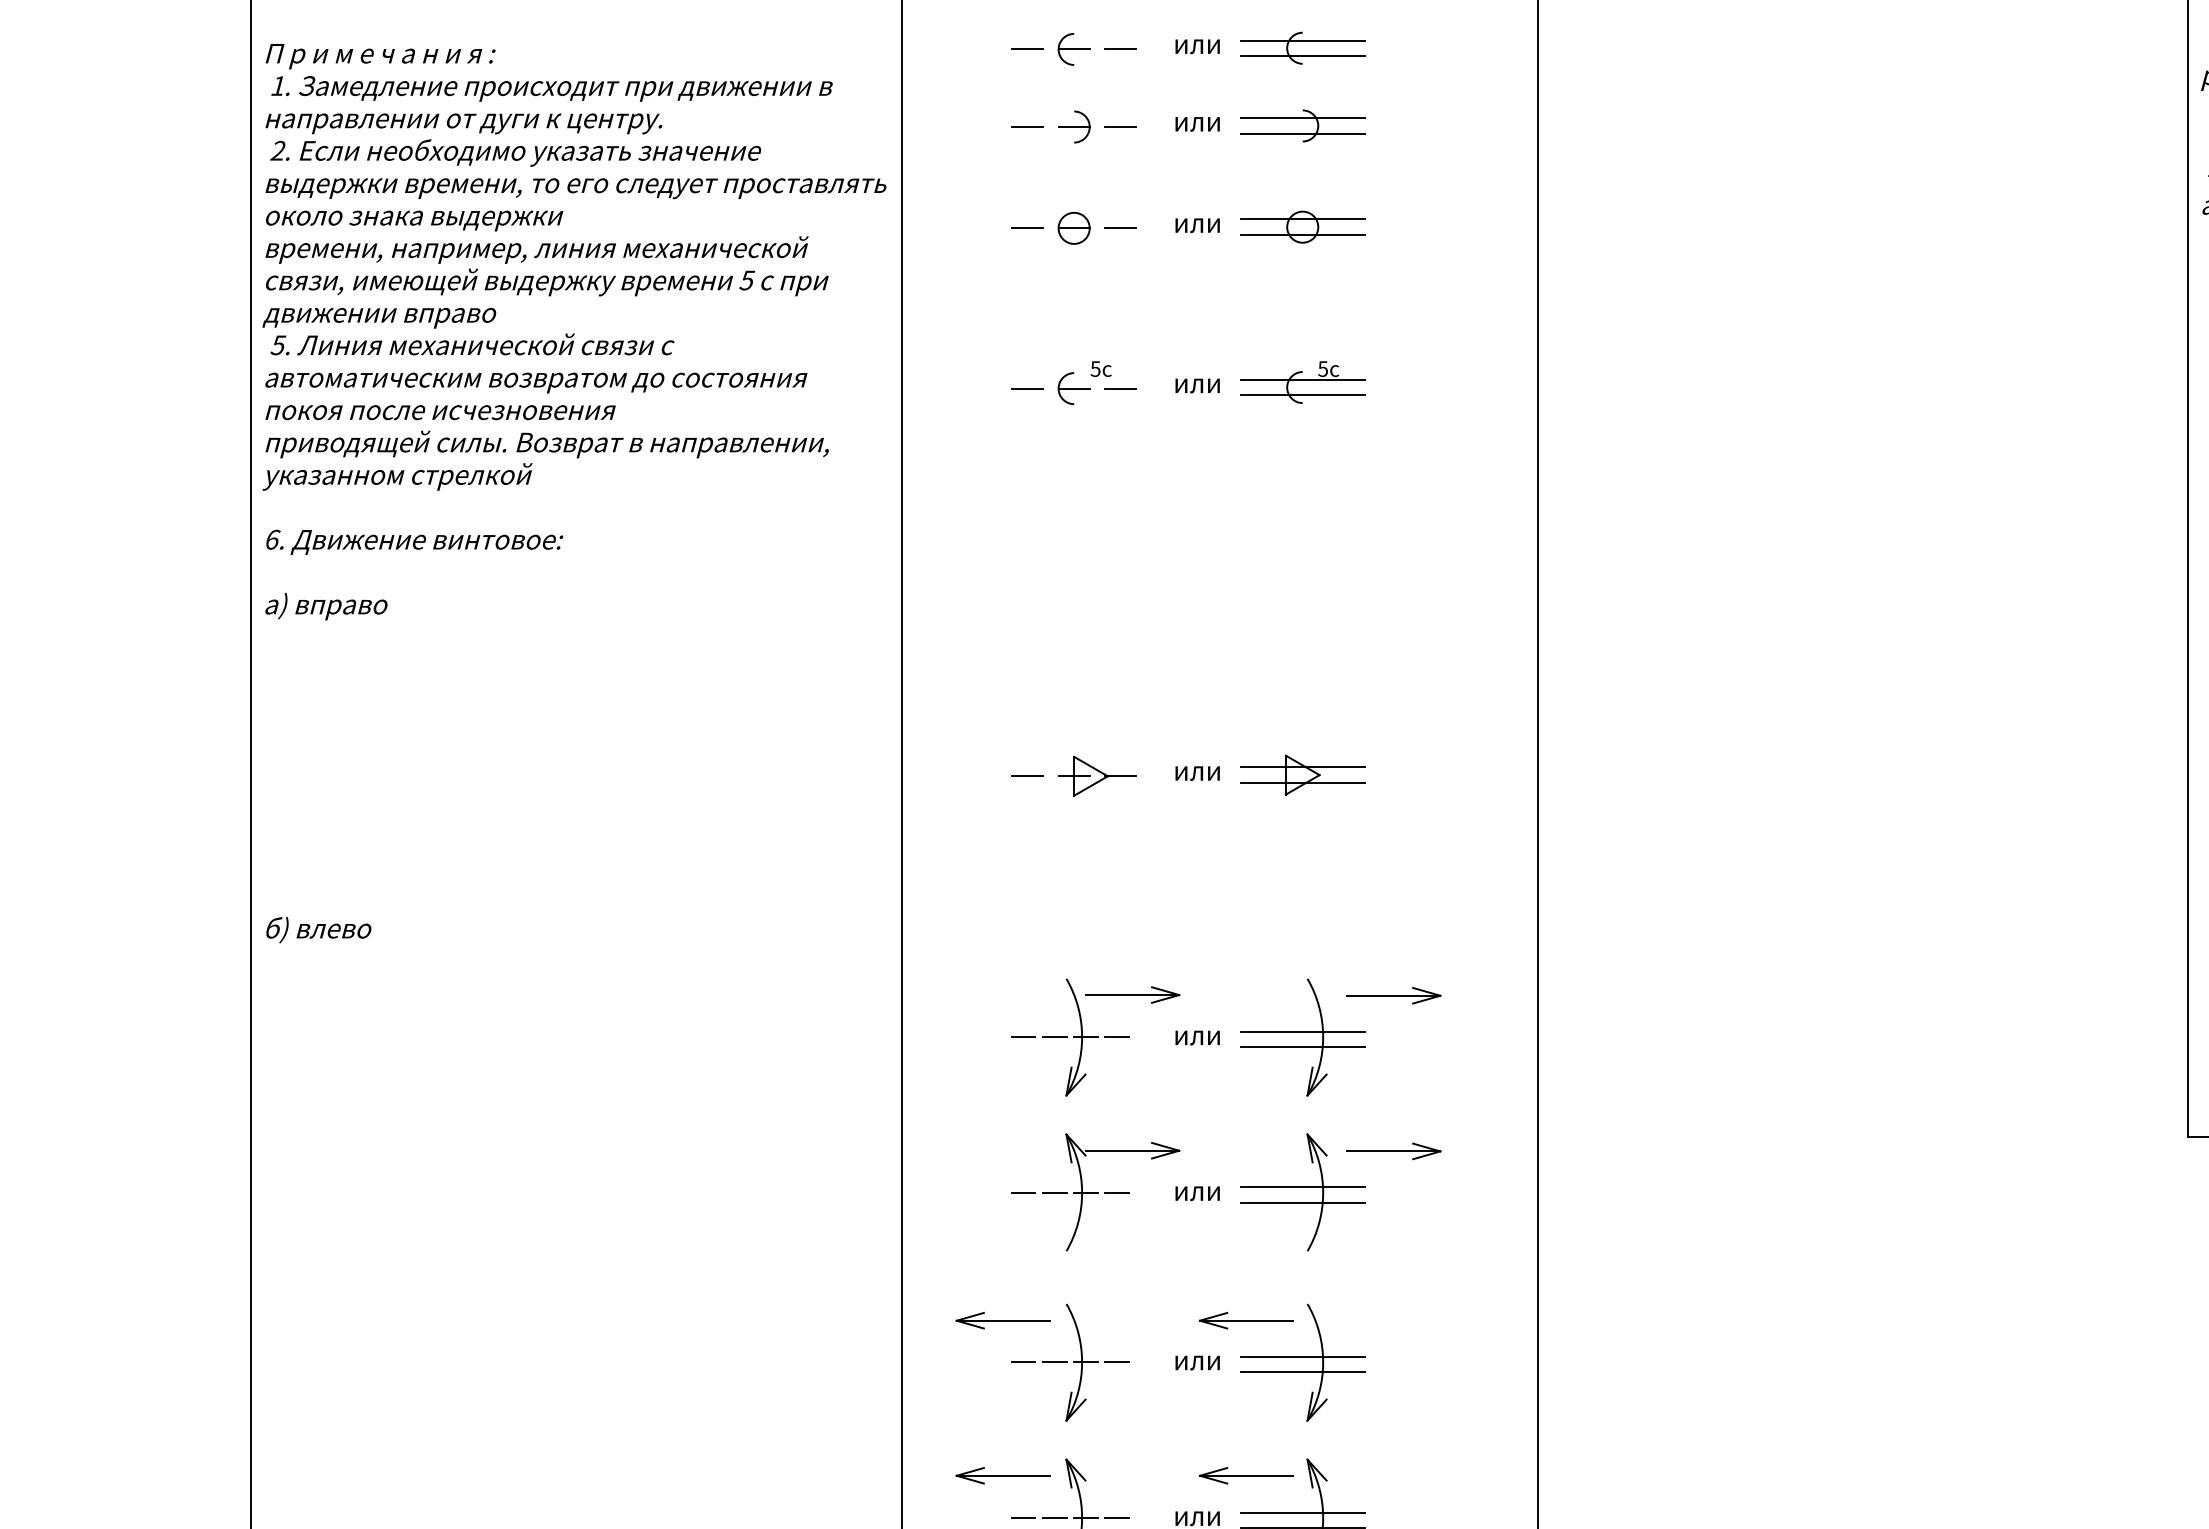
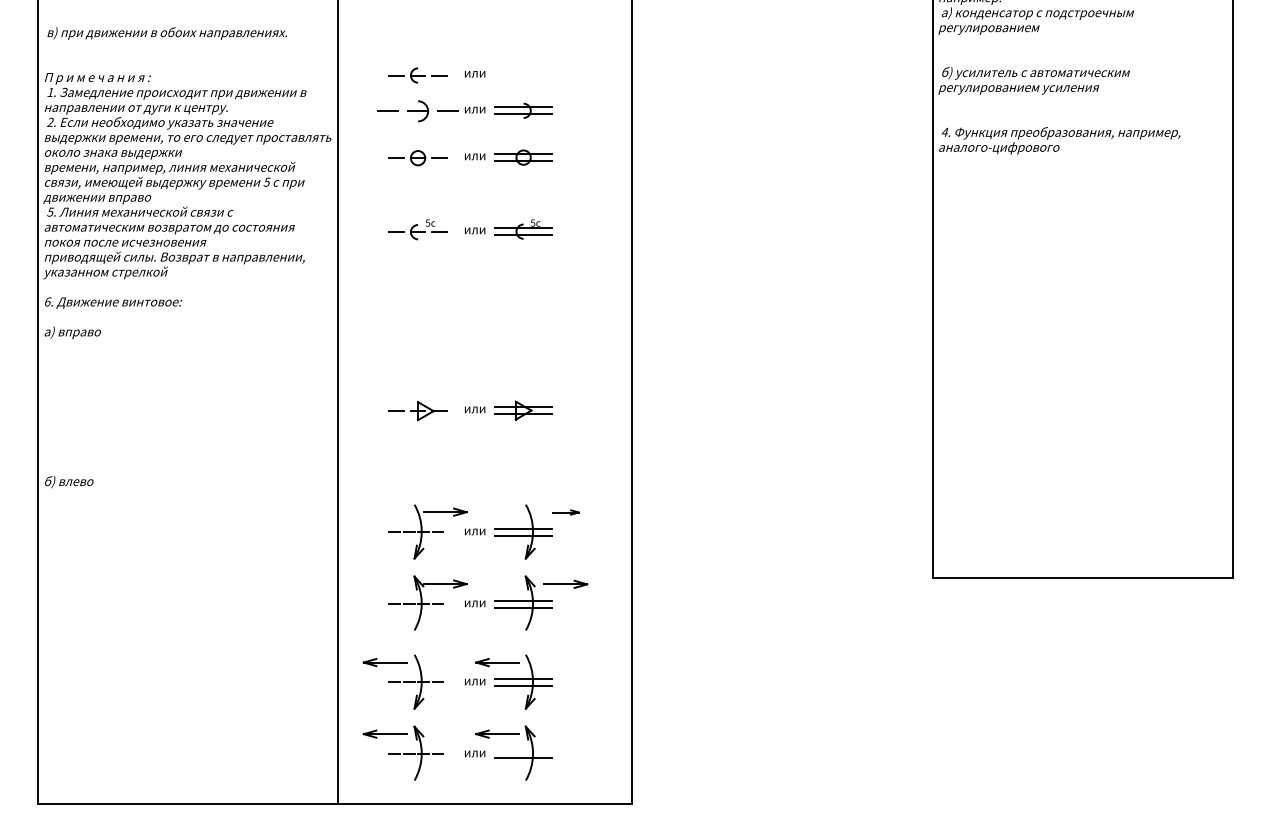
part: (1302, 47) -> (523, 74), removed
part: (1072, 127) -> (417, 111), size x1.4
part: (1393, 995) -> (565, 512), size x0.6
line: (1302, 1513) -> (523, 751), removed

